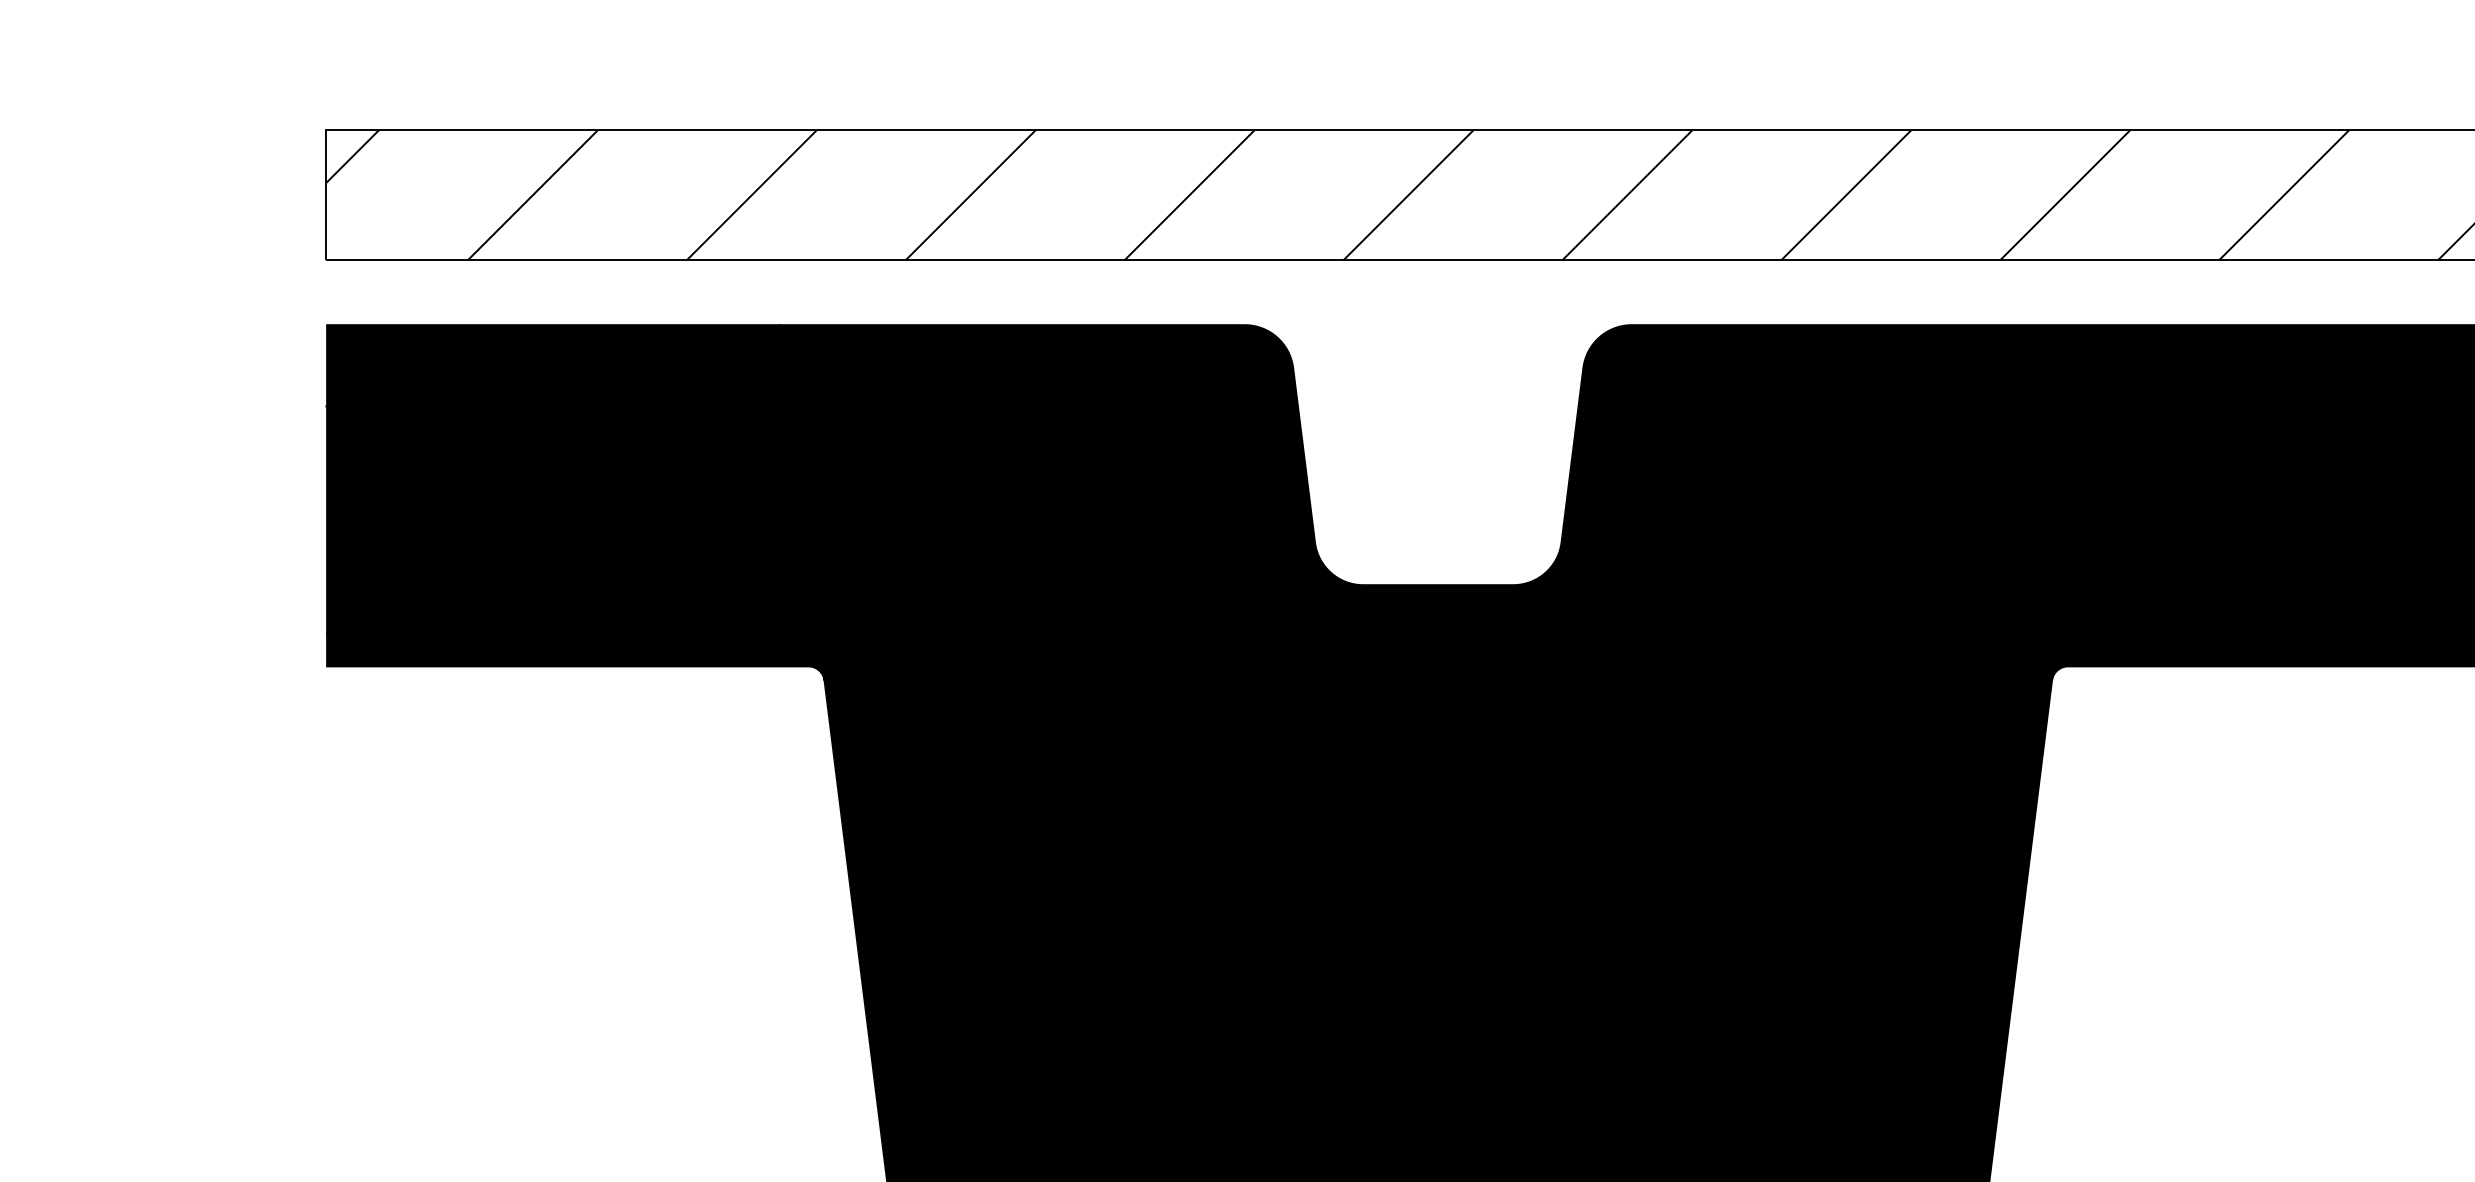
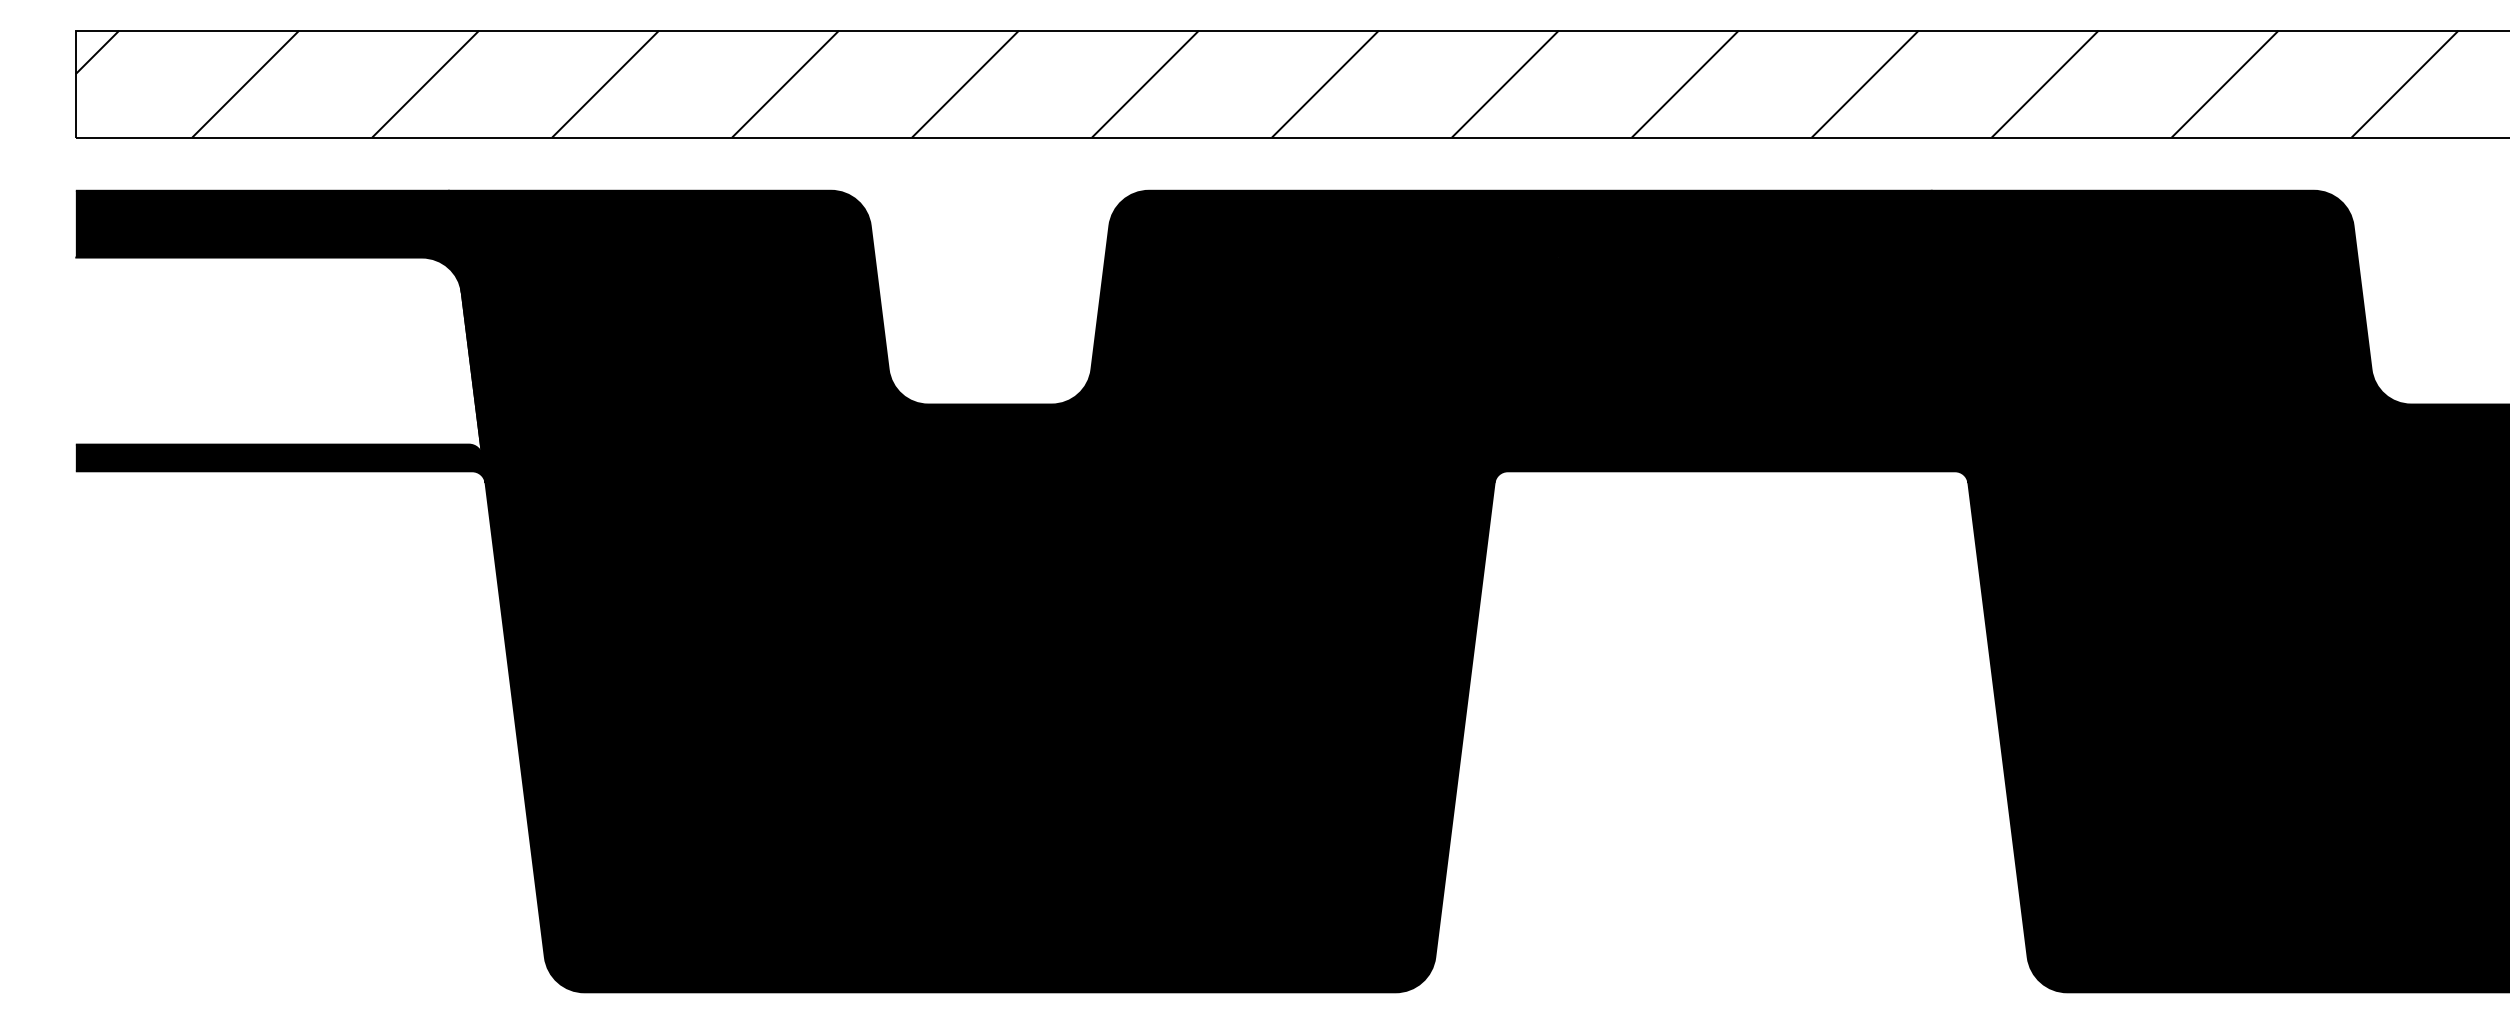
fill: (572, 526) -> (278, 356), removed

